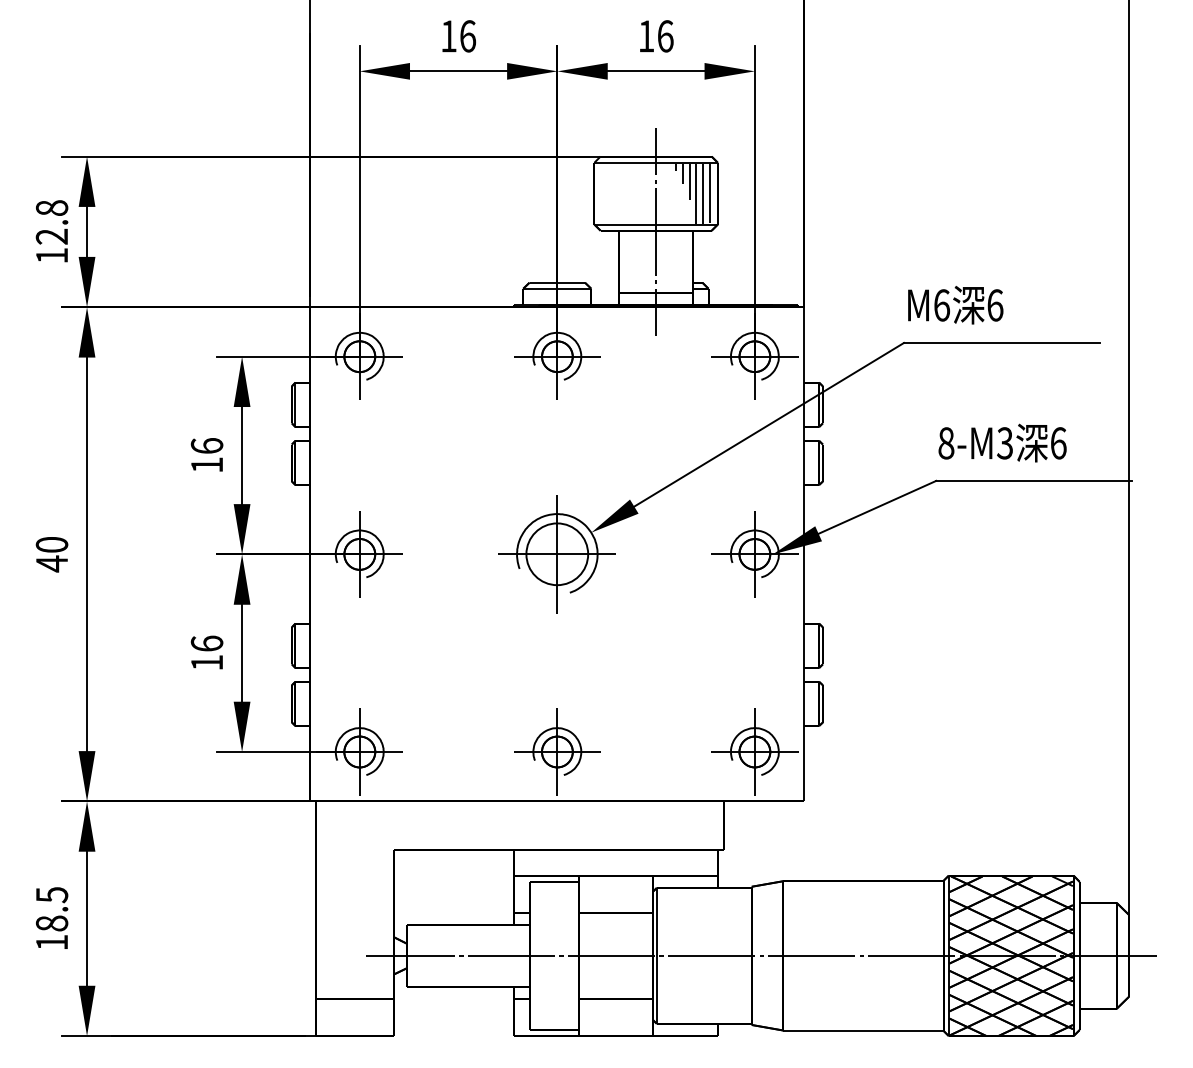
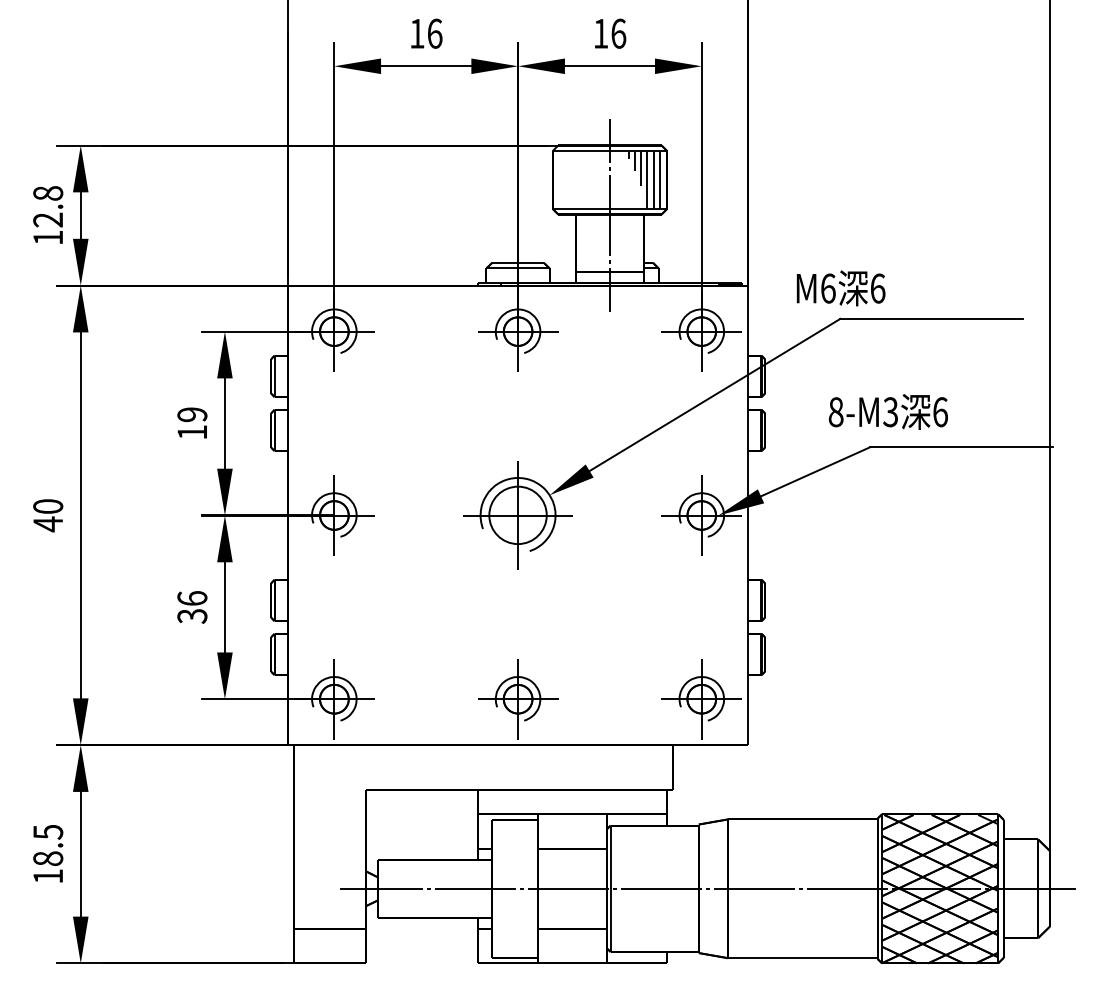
text: (955, 305) -> (840, 288), moved
text: (1002, 442) -> (888, 411), moved
text: (206, 445) -> (191, 414), 16 -> 19
text: (206, 662) -> (191, 615), 16 -> 36

